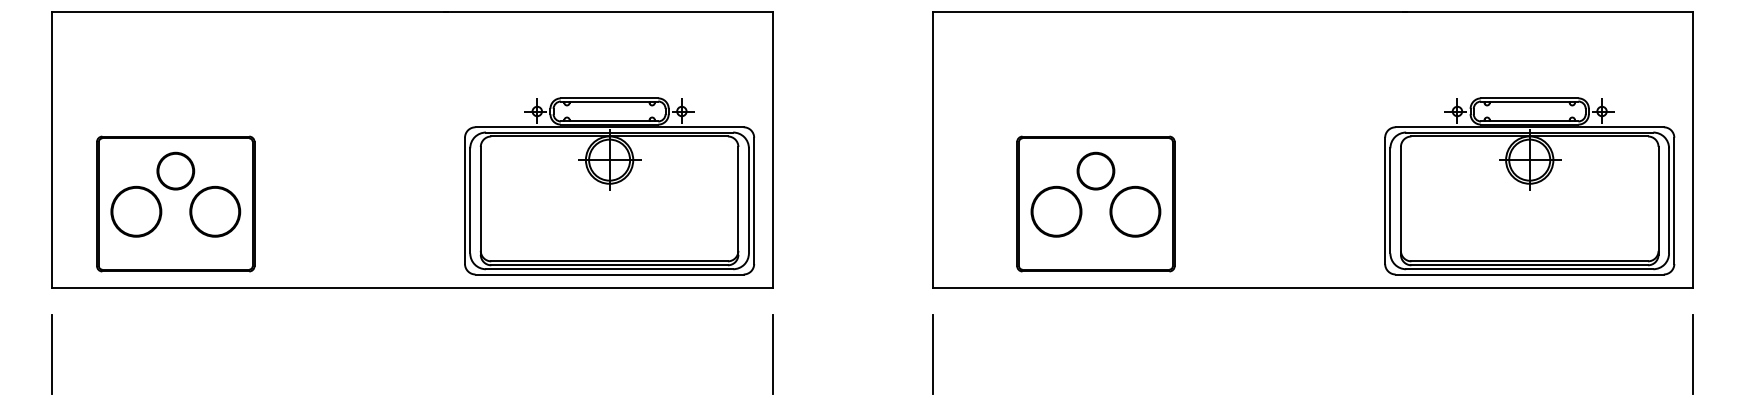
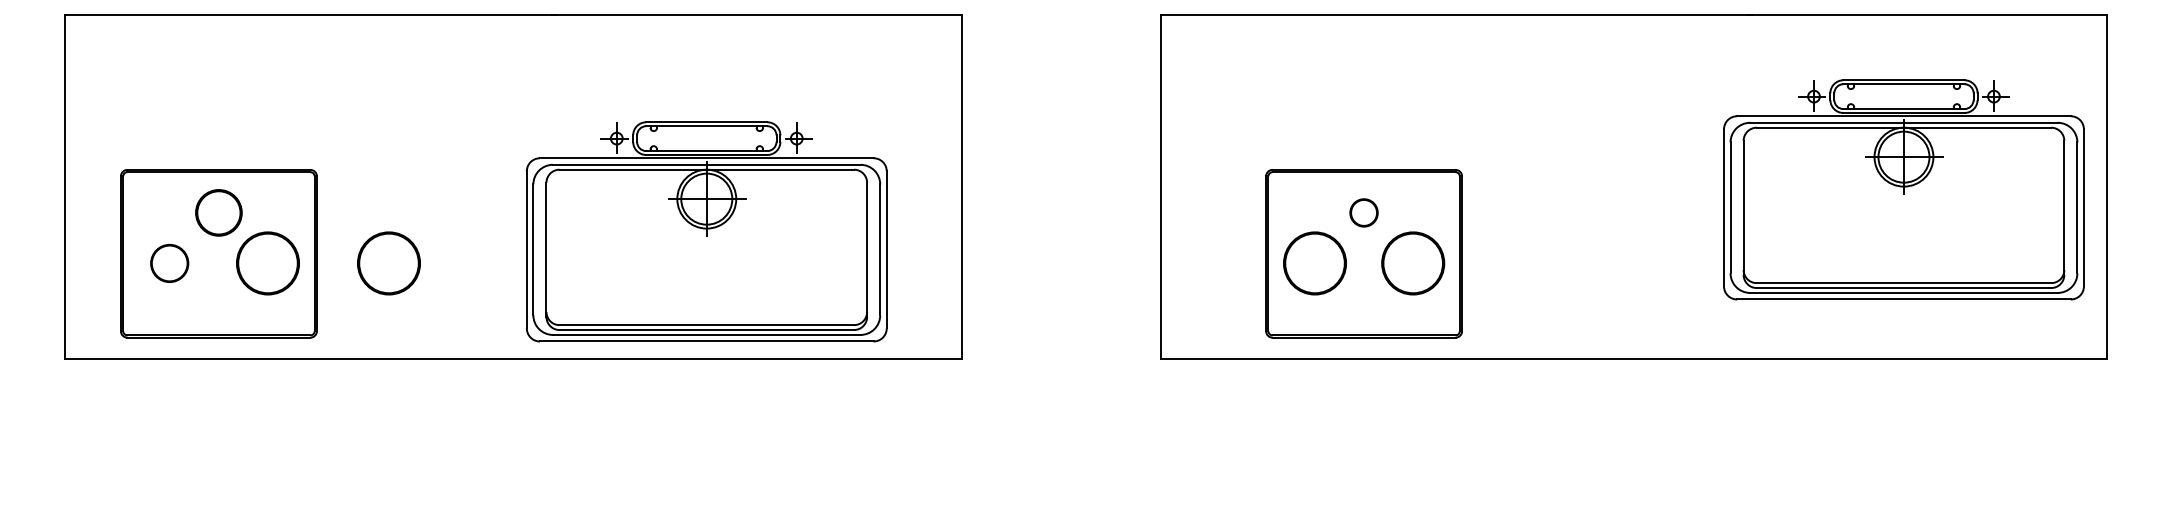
circle: (1095, 170) -> (1363, 212), size x0.6
part: (609, 186) -> (706, 231), moved
part: (1529, 186) -> (1903, 189), moved
circle: (136, 211) -> (169, 263), size x0.6
circle: (312, 211) -> (388, 263), added
line: (52, 354) -> (65, 440), removed
line: (772, 354) -> (961, 440), removed
line: (933, 354) -> (1161, 440), removed
line: (1692, 354) -> (2106, 440), removed

